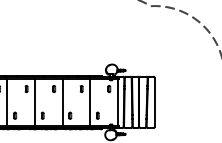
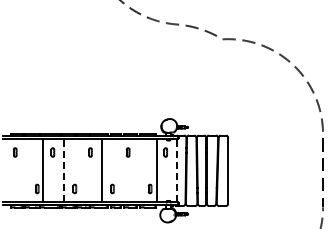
line: (7, 102) -> (42, 170), moved
line: (35, 102) -> (64, 170), solid -> dashed
line: (90, 102) -> (156, 170), moved
line: (117, 102) -> (177, 170), solid -> dashed

